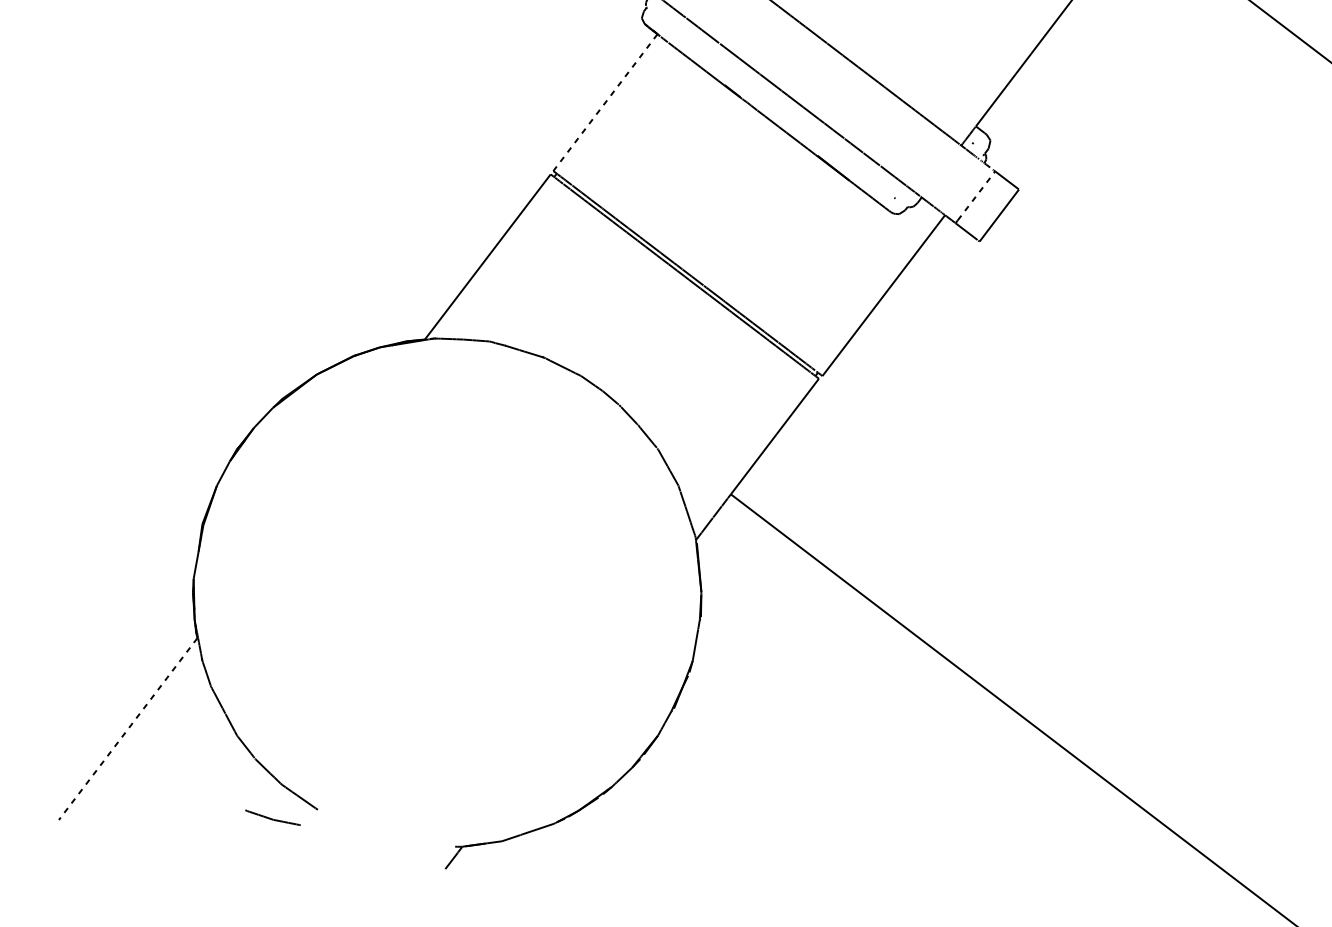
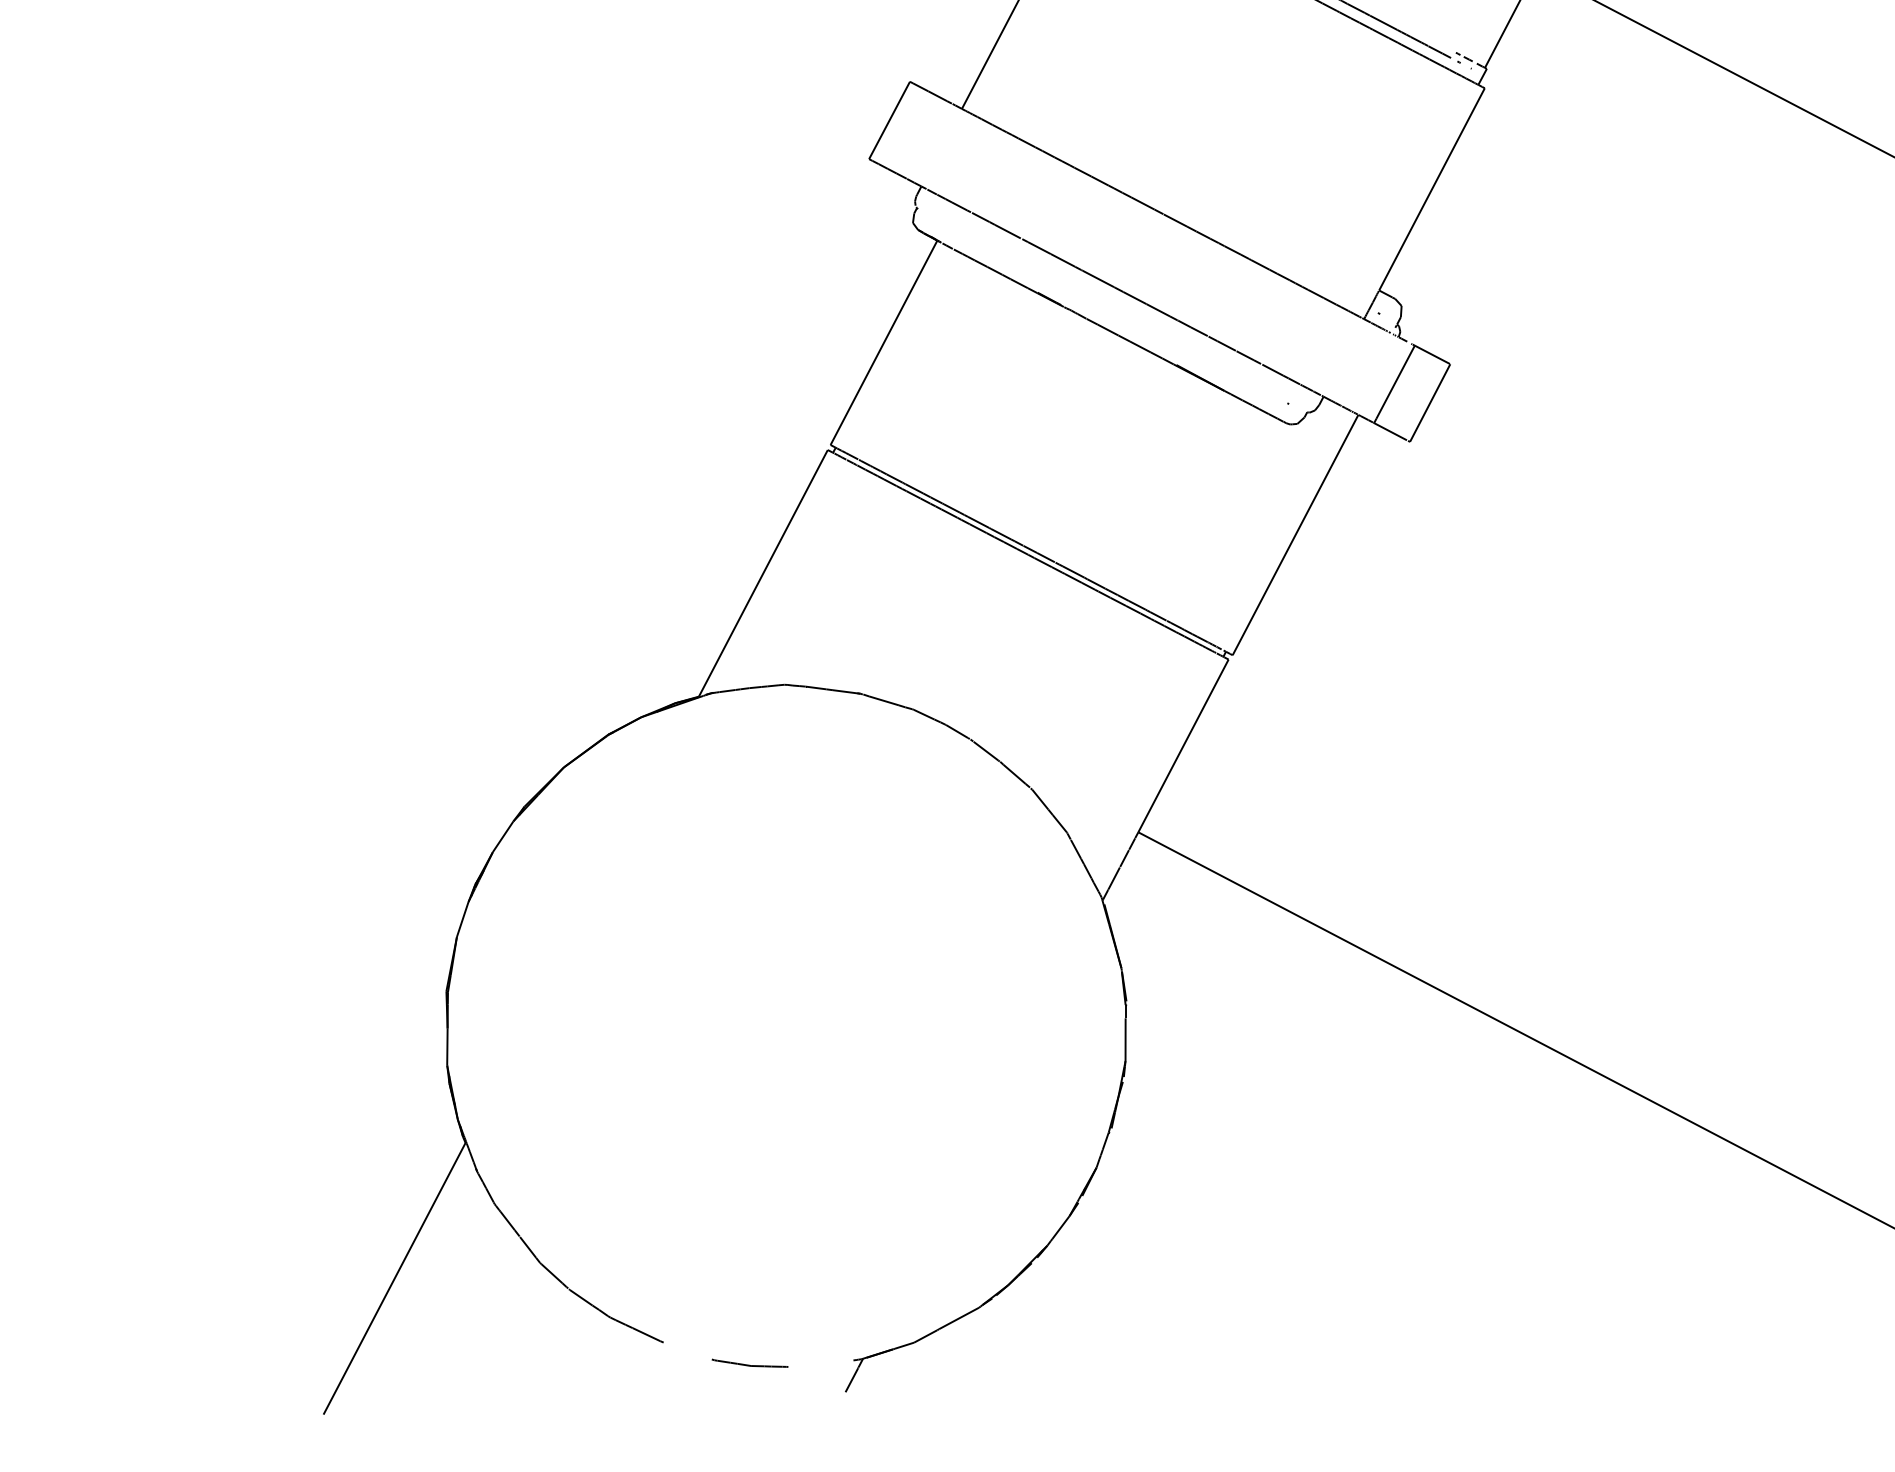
line: (605, 103) -> (883, 343), dashed -> solid
line: (976, 195) -> (1395, 381), dashed -> solid
line: (128, 729) -> (394, 1279), dashed -> solid
part: (272, 817) -> (749, 1362), moved

